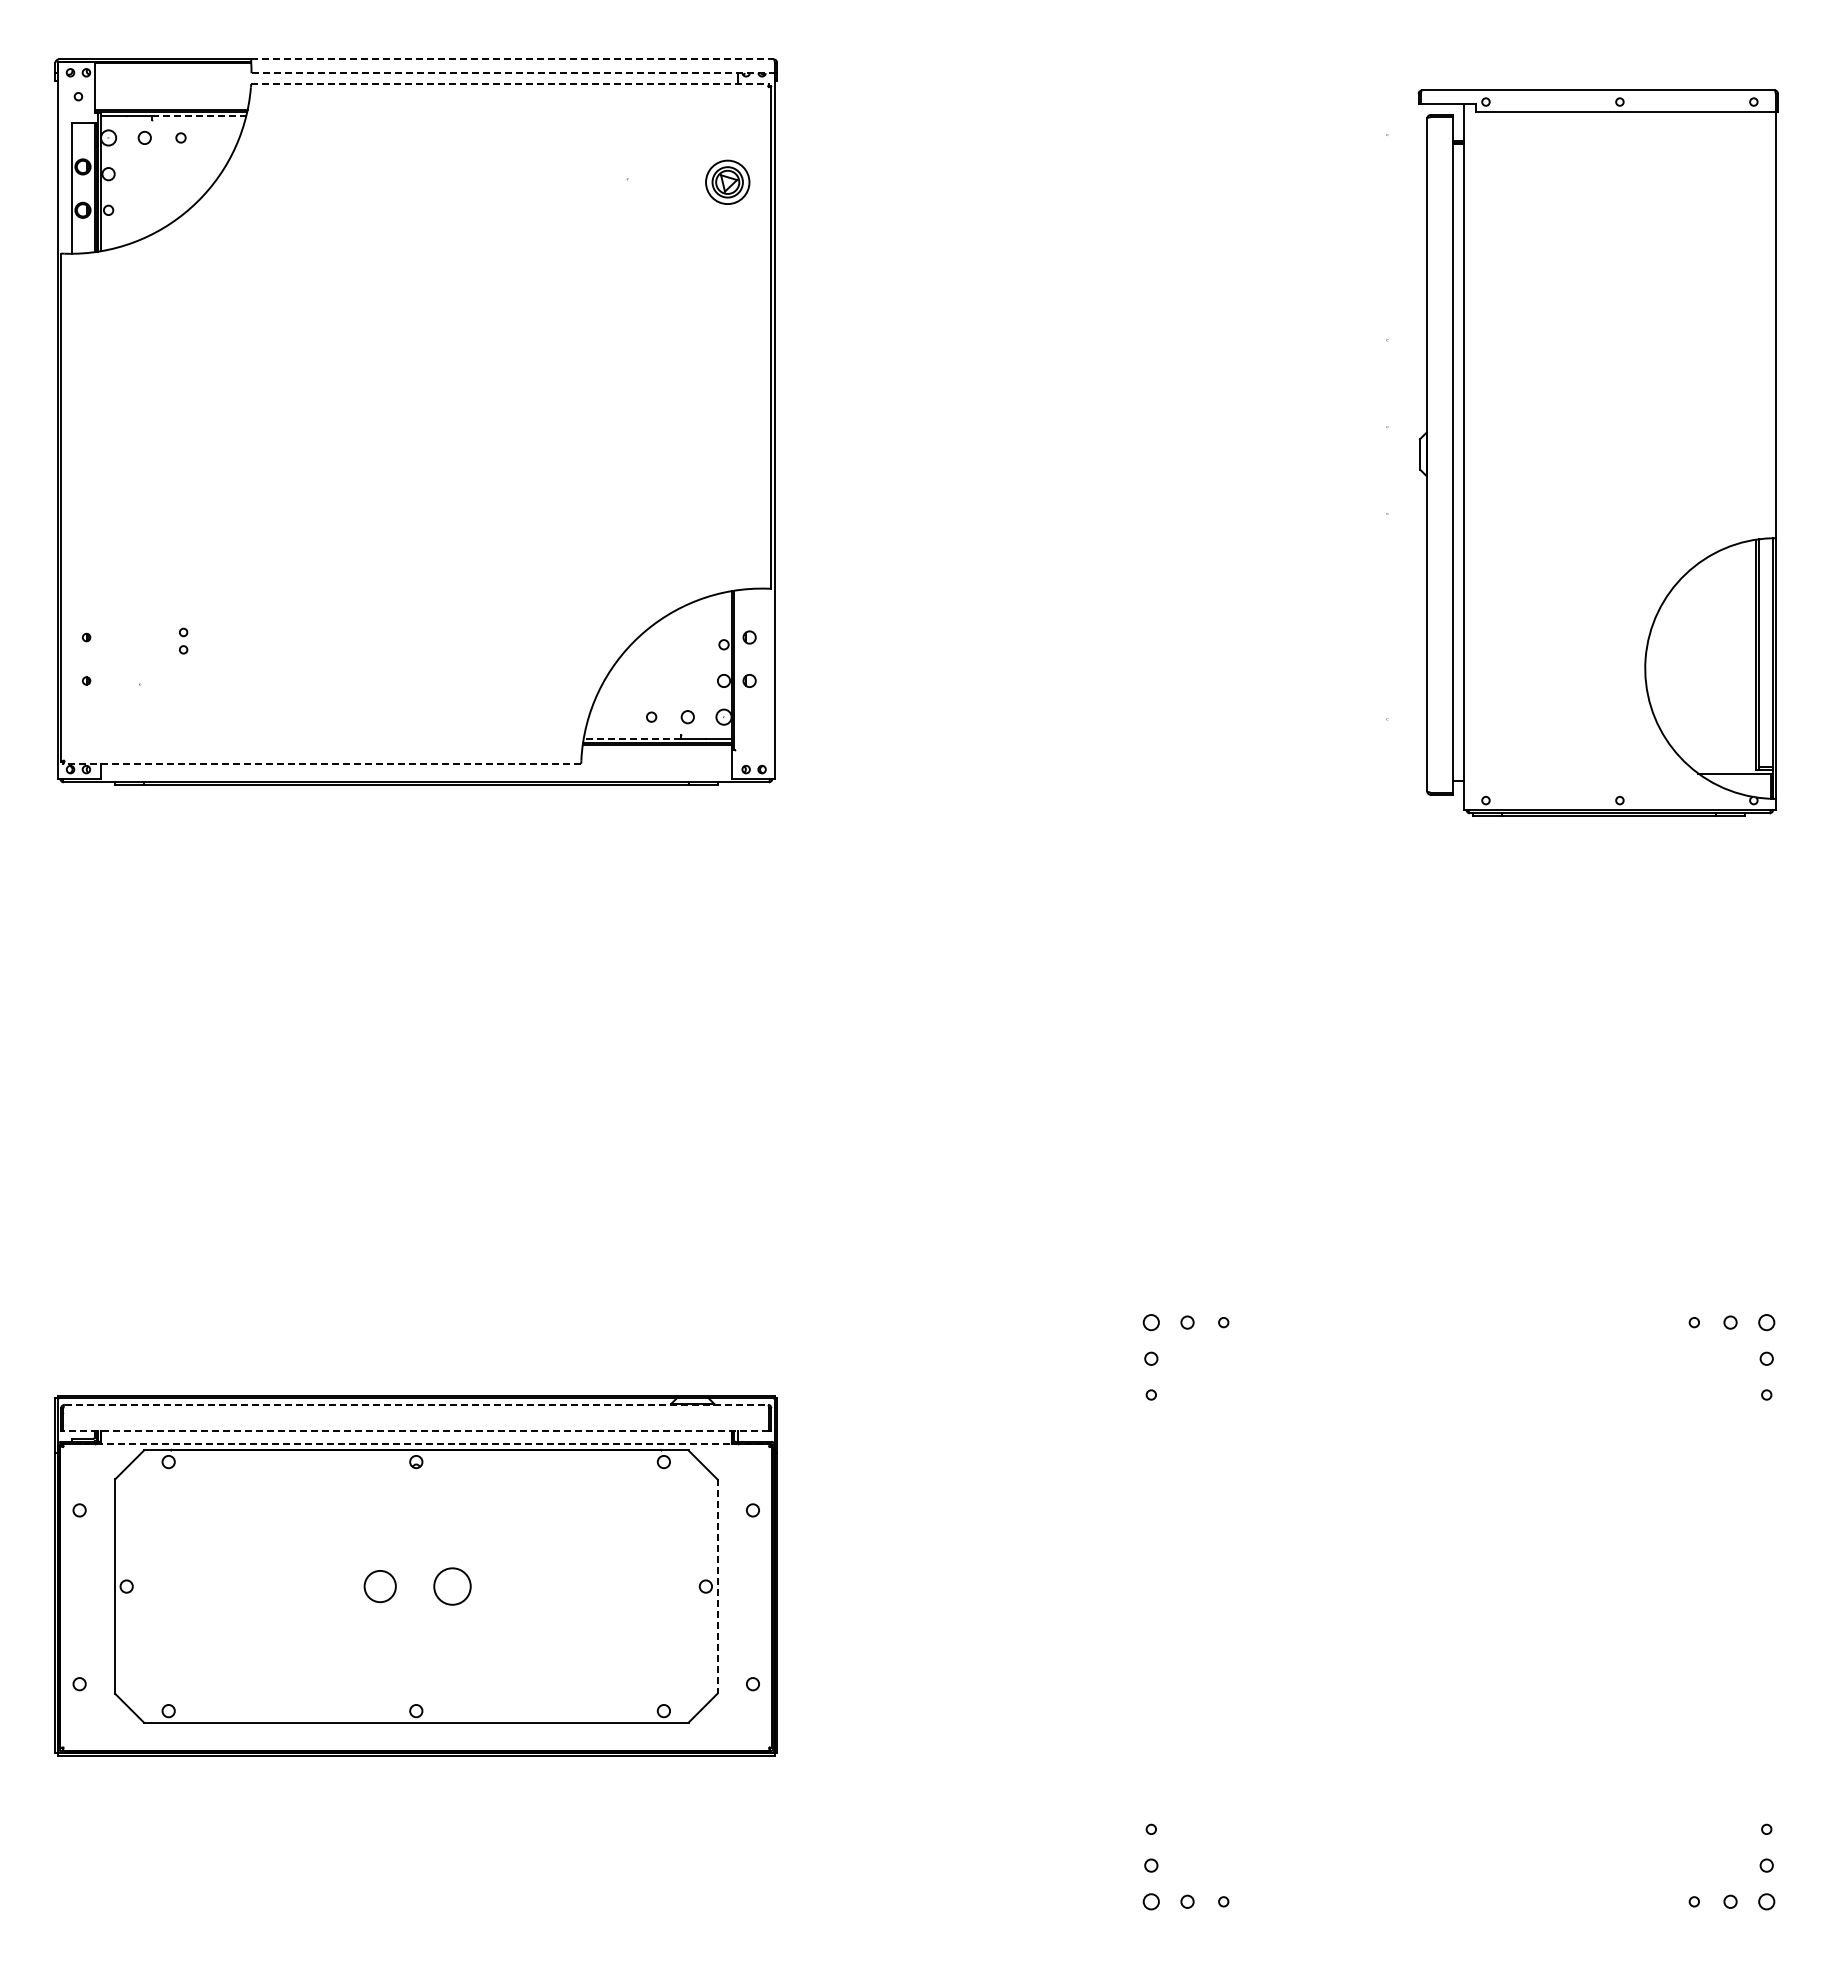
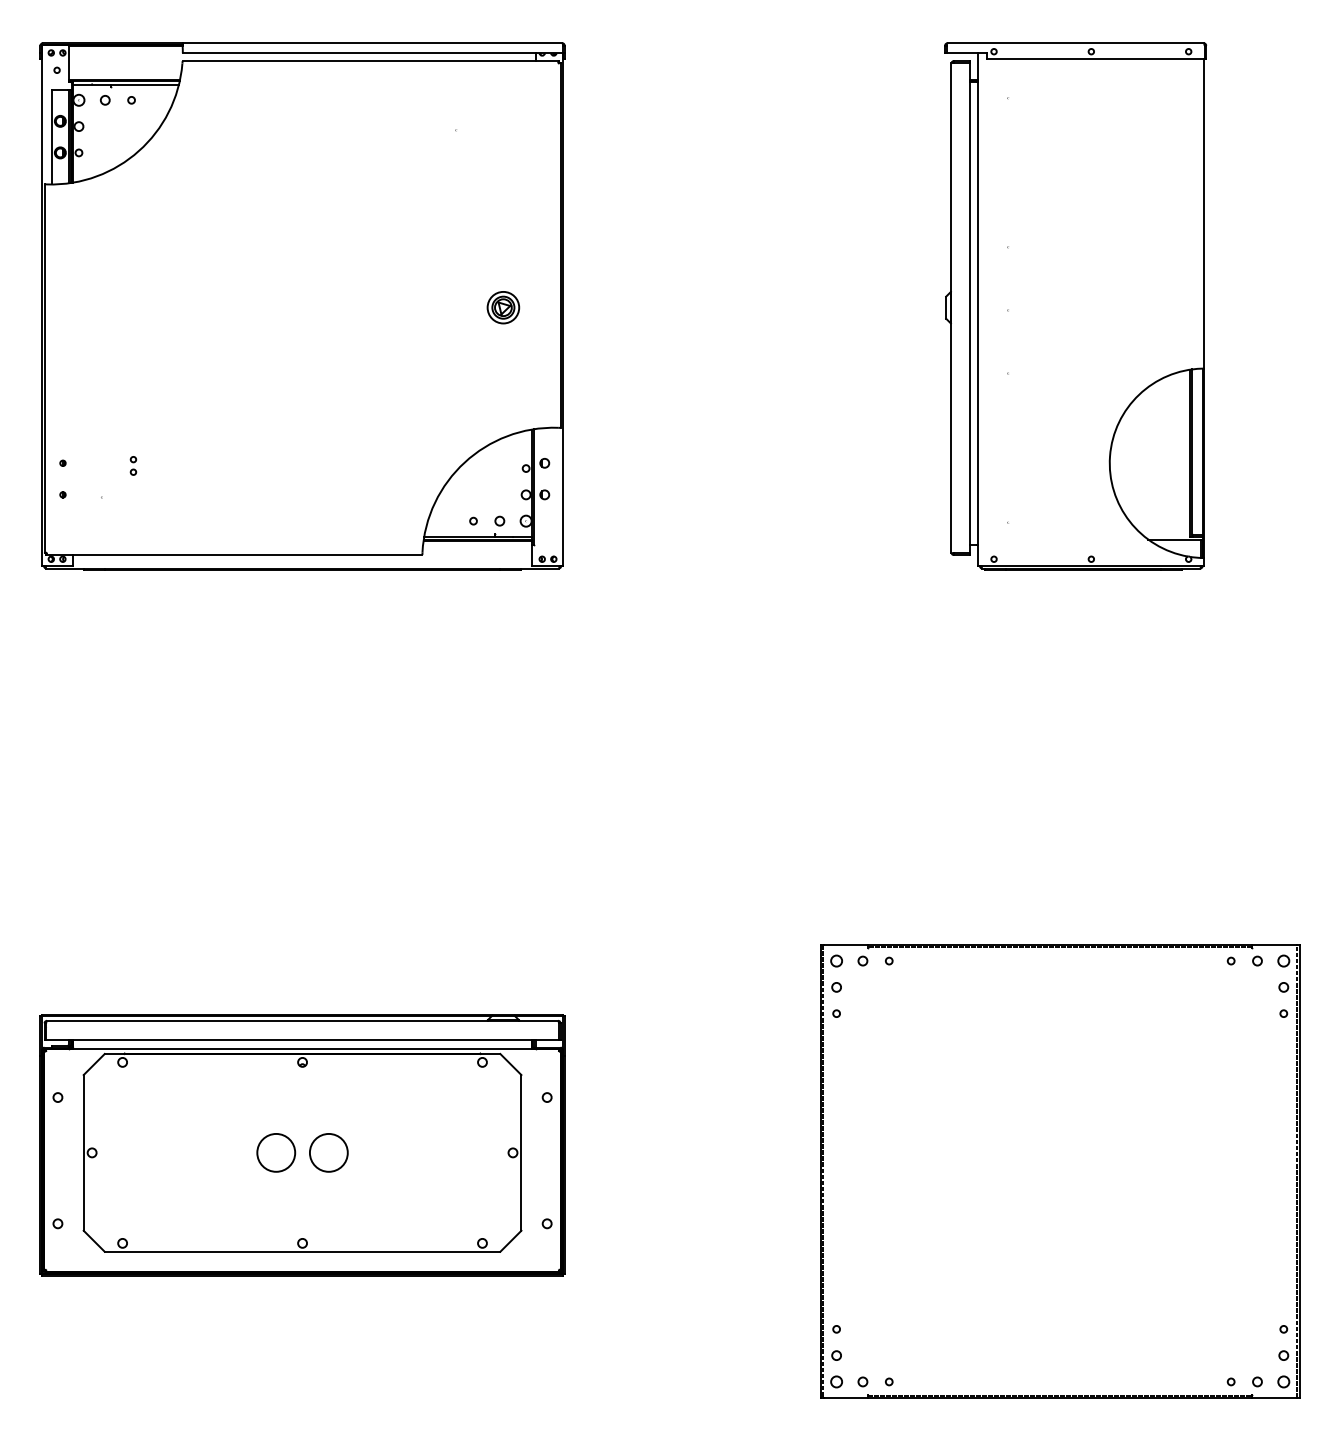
line: (512, 59) -> (372, 43), dashed -> solid
line: (513, 73) -> (373, 53), dashed -> solid
line: (510, 83) -> (371, 60), dashed -> solid
line: (199, 116) -> (145, 84), dashed -> solid
part: (727, 181) -> (503, 307), moved
part: (1597, 452) -> (1075, 306), moved
line: (631, 738) -> (458, 536), dashed -> solid
line: (322, 763) -> (234, 554), dashed -> solid
line: (416, 1404) -> (302, 1020), dashed -> solid
line: (416, 1430) -> (302, 1039), dashed -> solid
line: (416, 1443) -> (302, 1048), dashed -> solid
circle: (380, 1586) -> (276, 1152), size x1.67
circle: (452, 1586) -> (328, 1152), size x1.43
line: (717, 1587) -> (521, 1153), dashed -> solid
part: (1458, 1612) -> (1059, 1171), added

